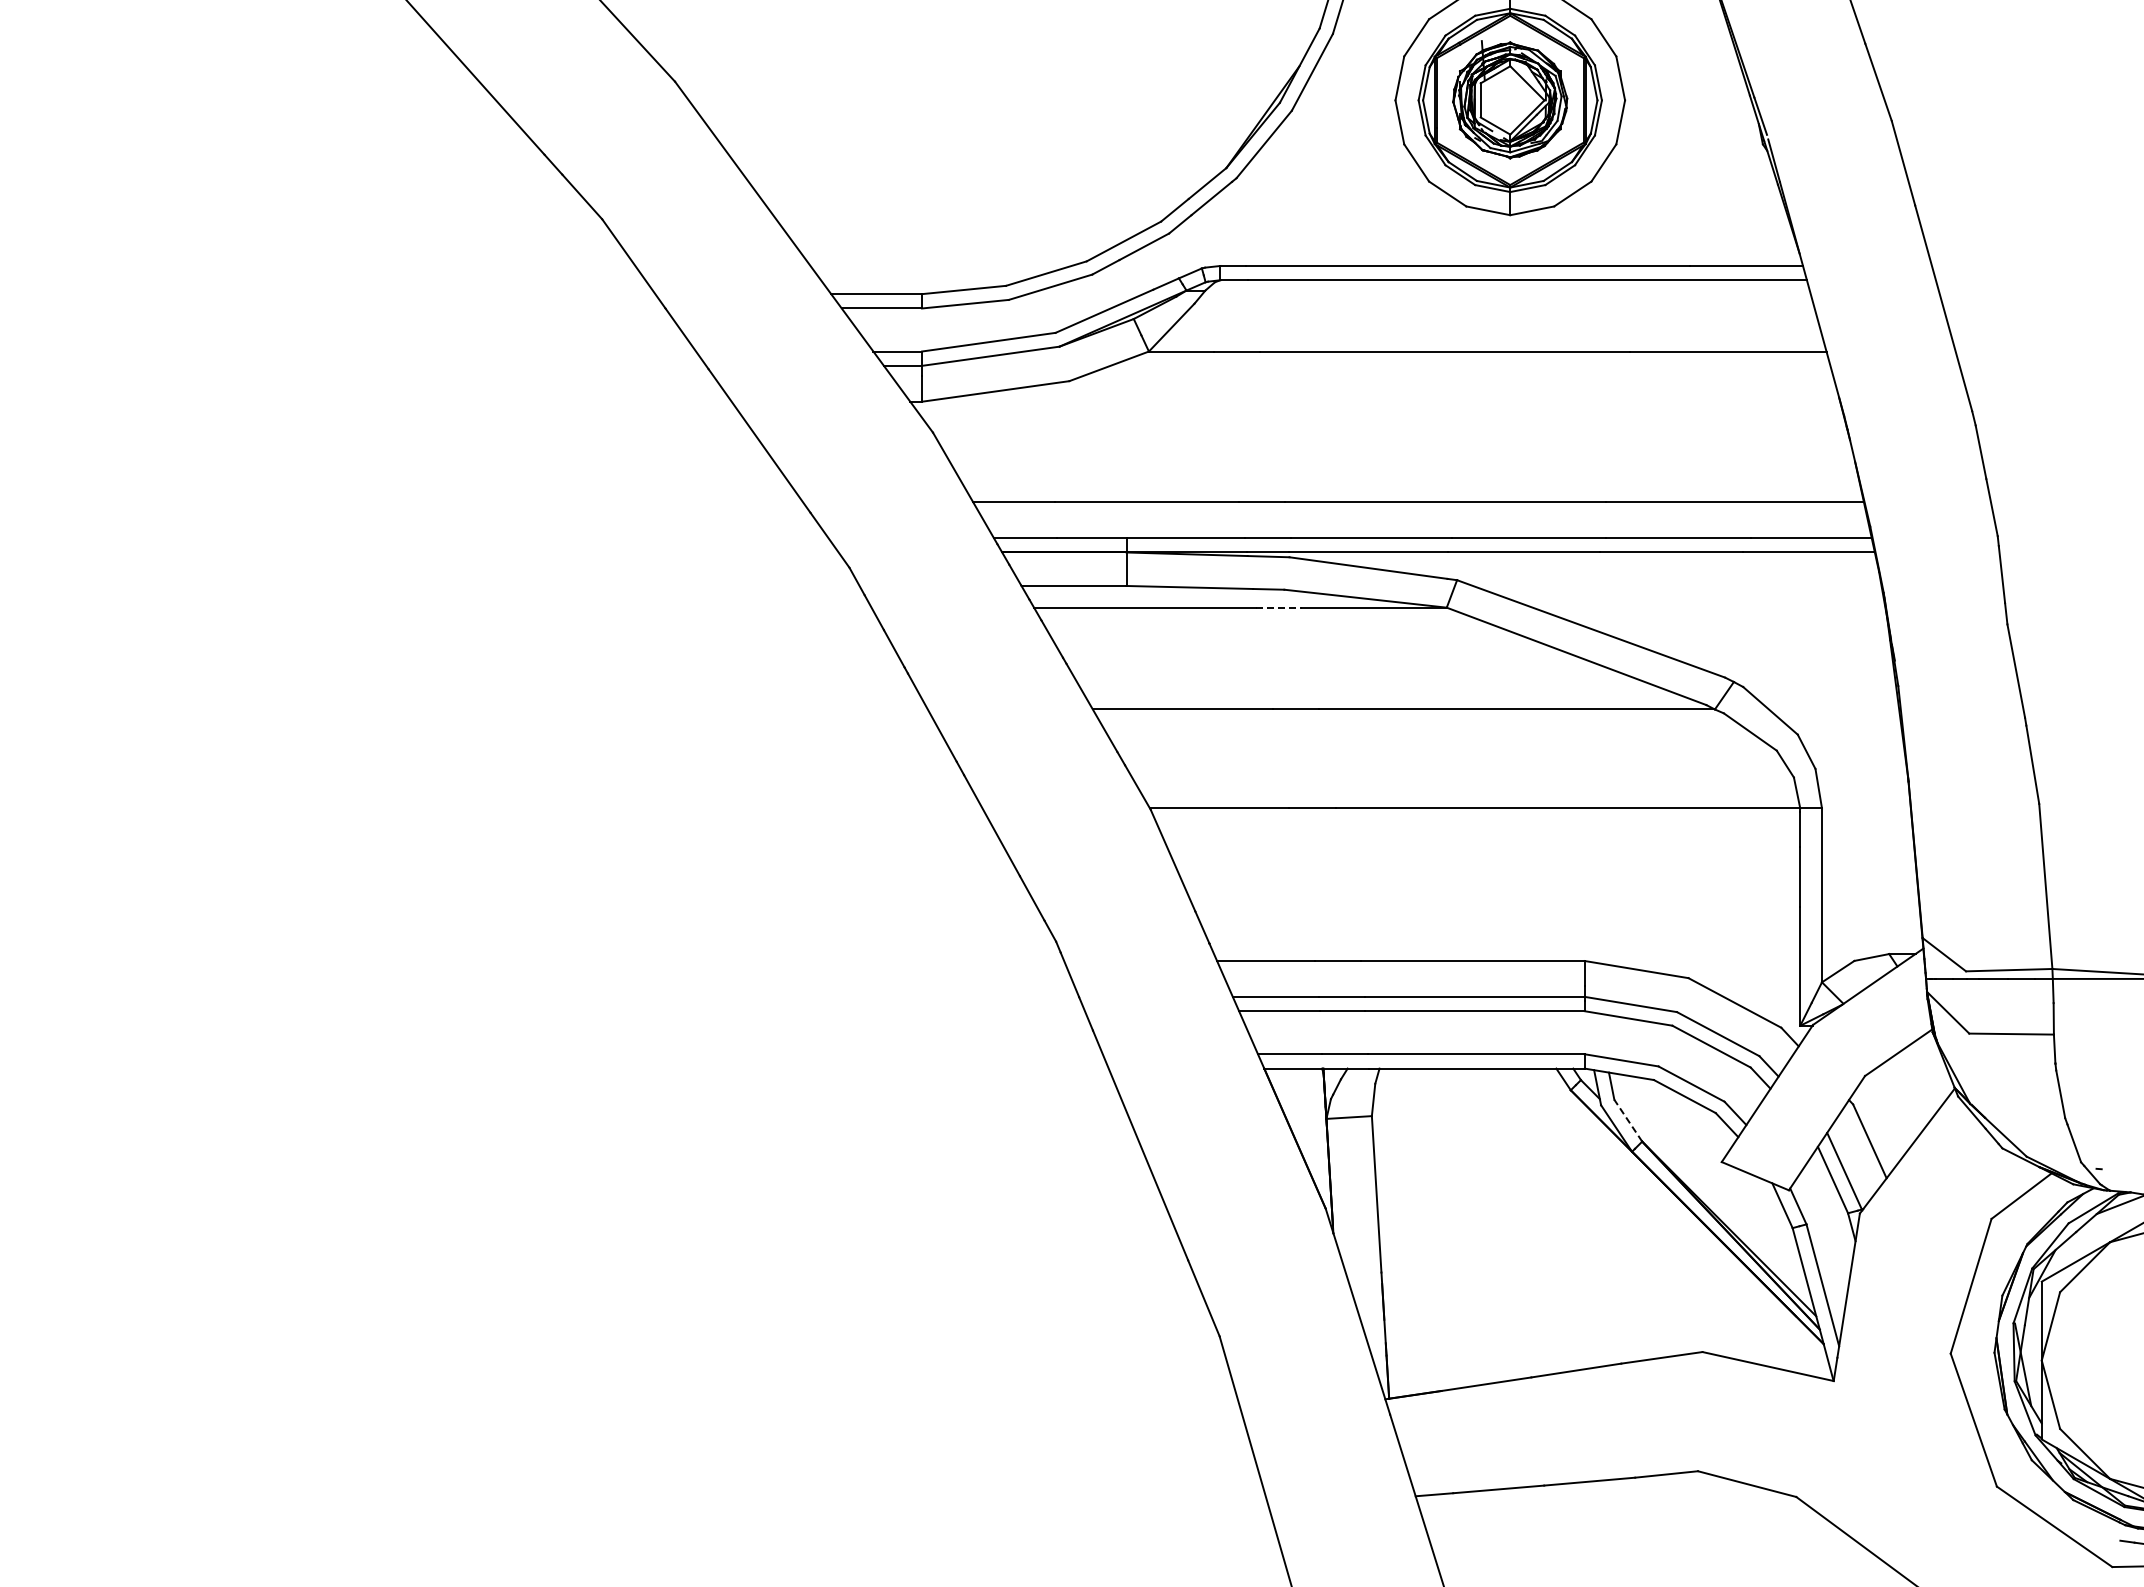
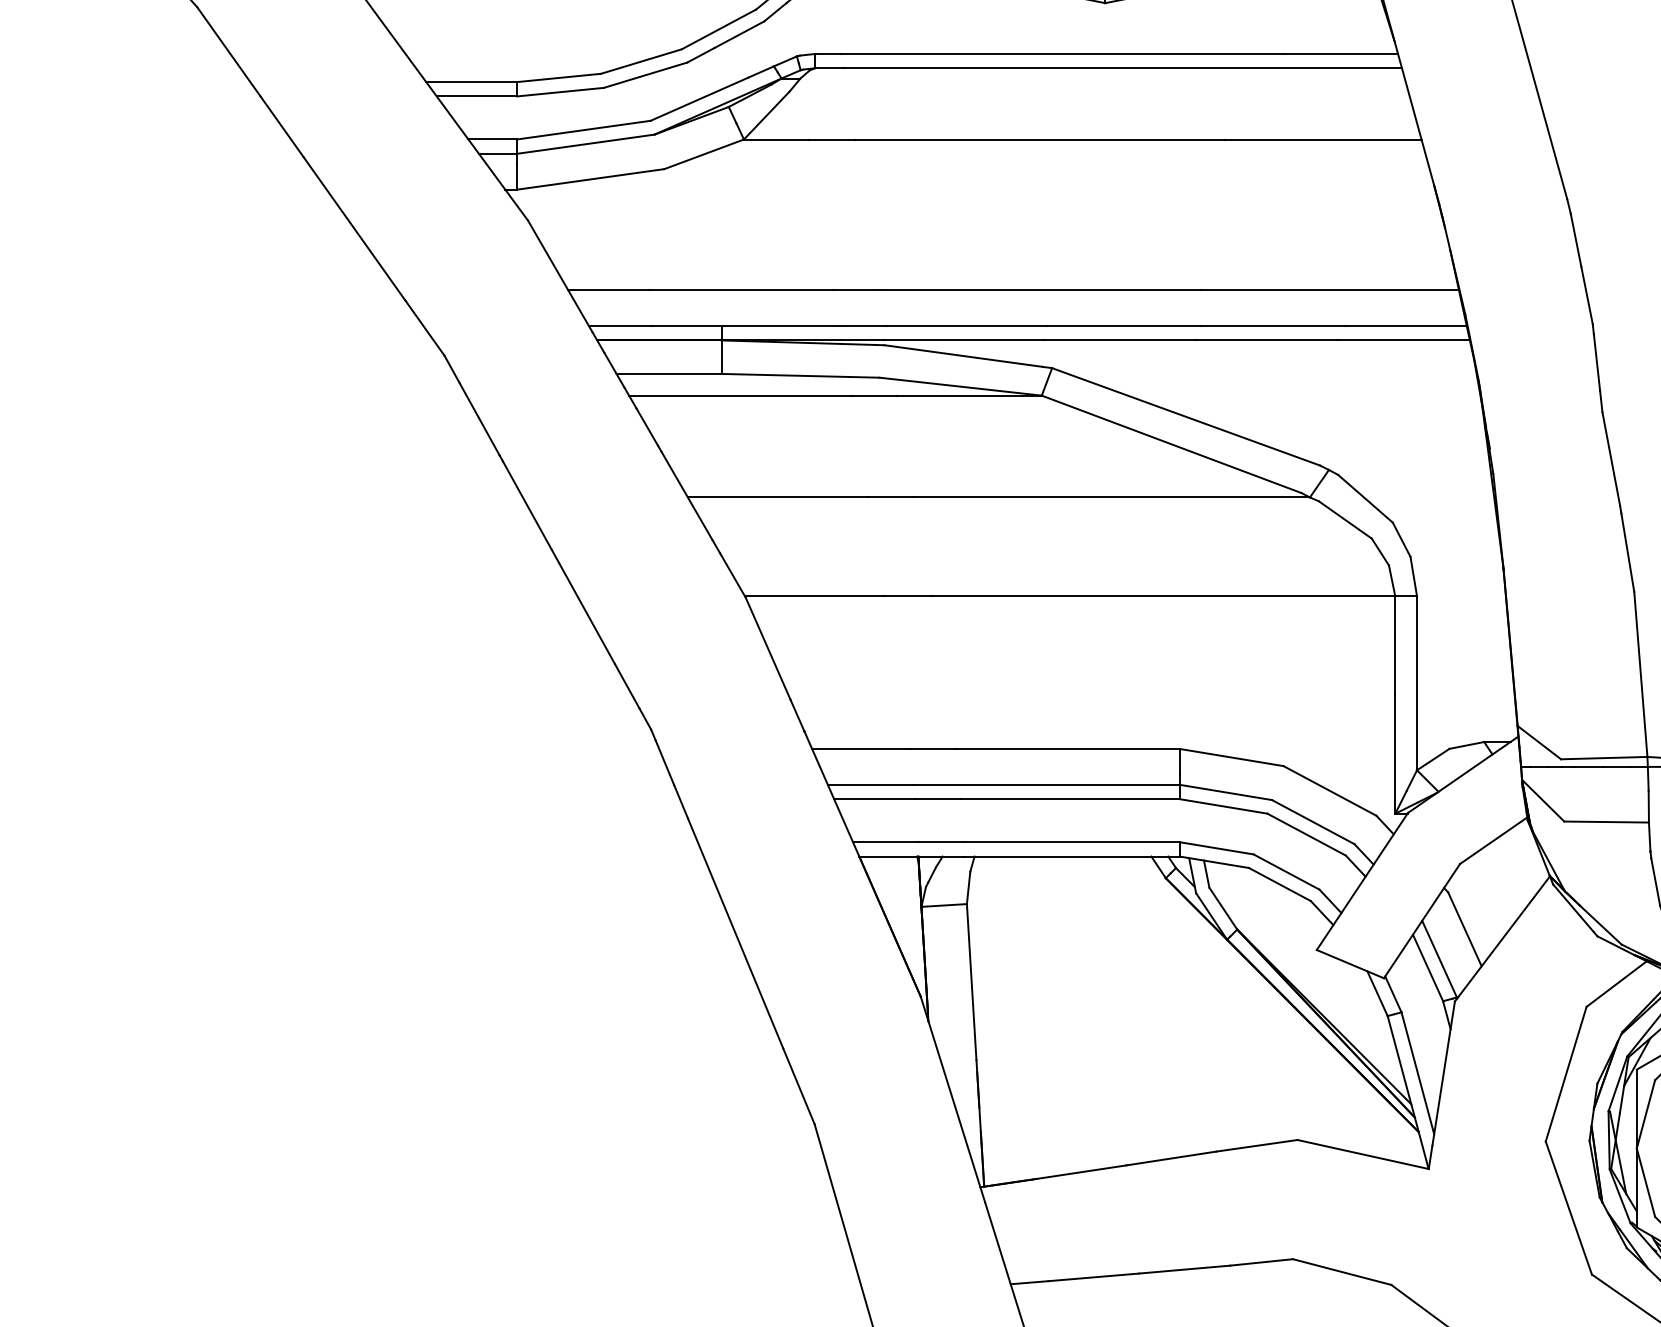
line: (1279, 607) -> (874, 395), dashed -> solid
line: (1628, 1120) -> (1223, 908), dashed -> solid

